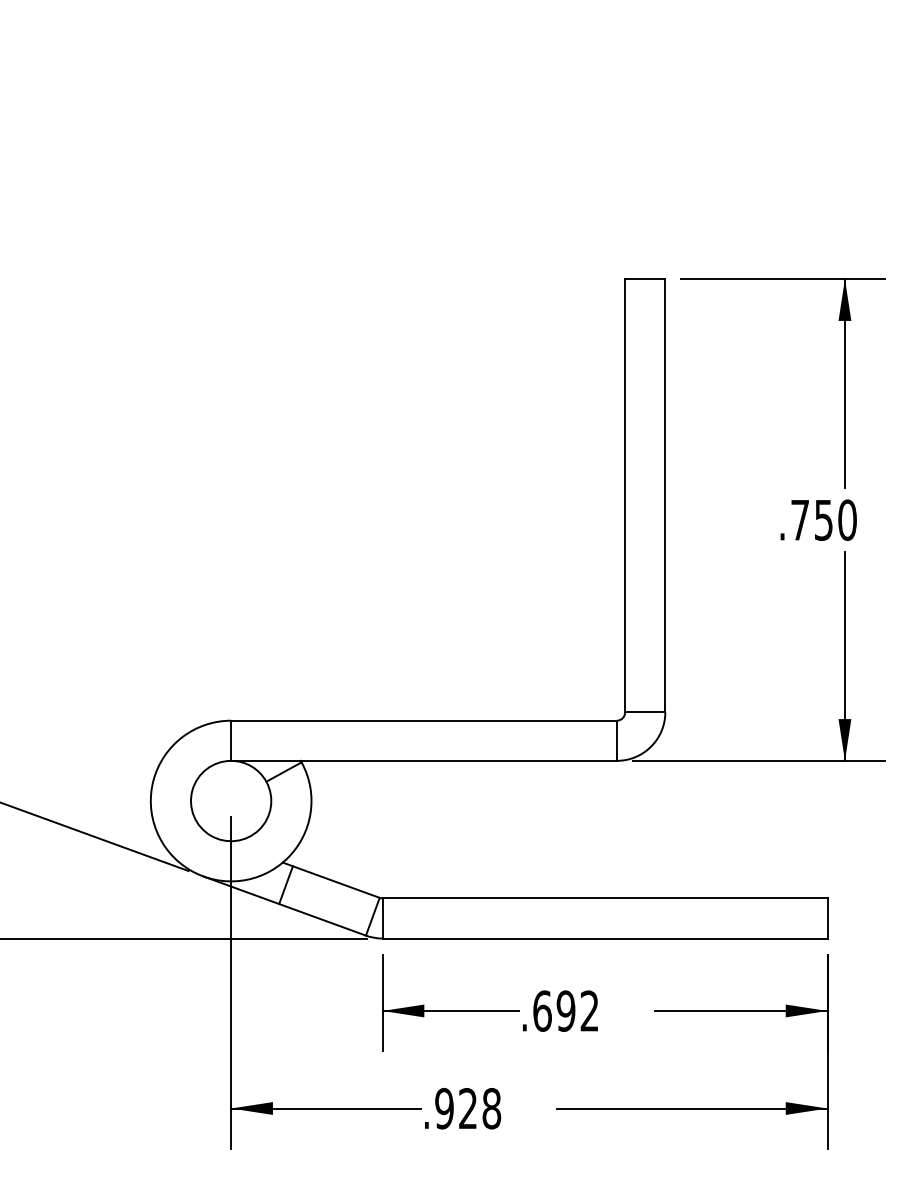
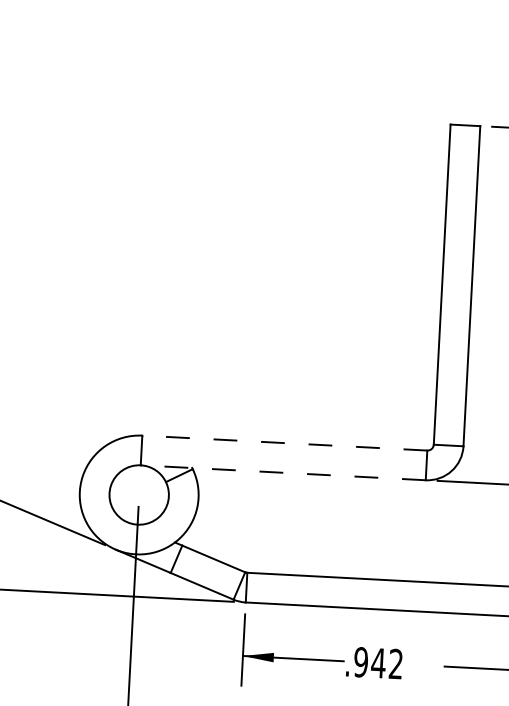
line: (423, 720) -> (284, 442), solid -> dashed
line: (423, 760) -> (282, 472), solid -> dashed
text: (554, 1010) -> (370, 662), .692 -> .942

